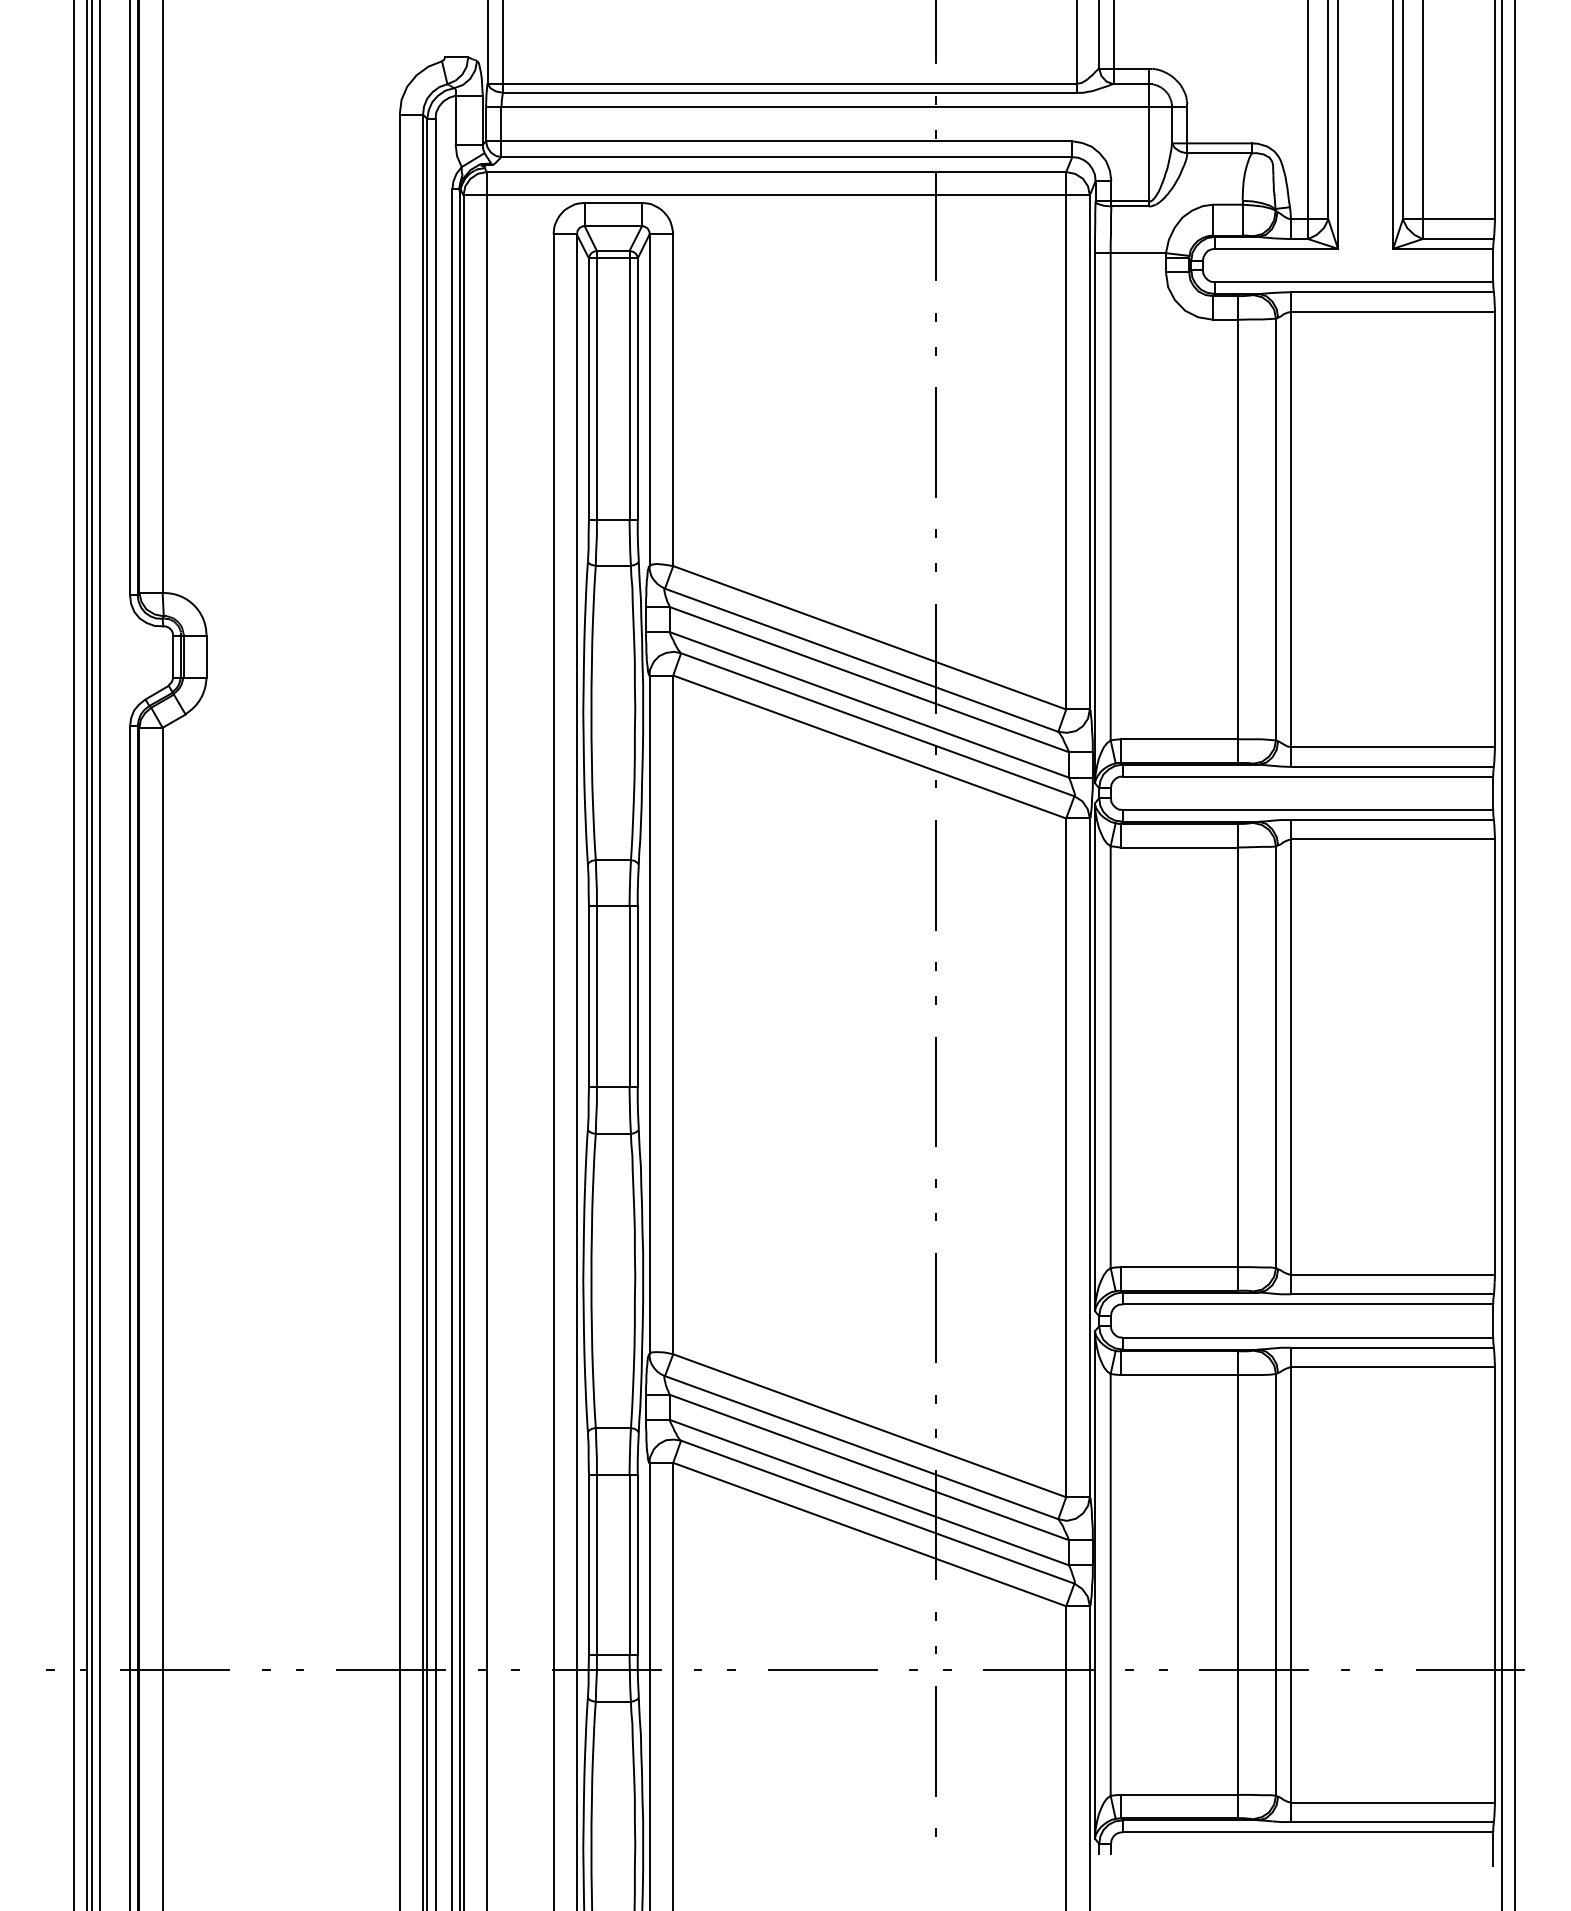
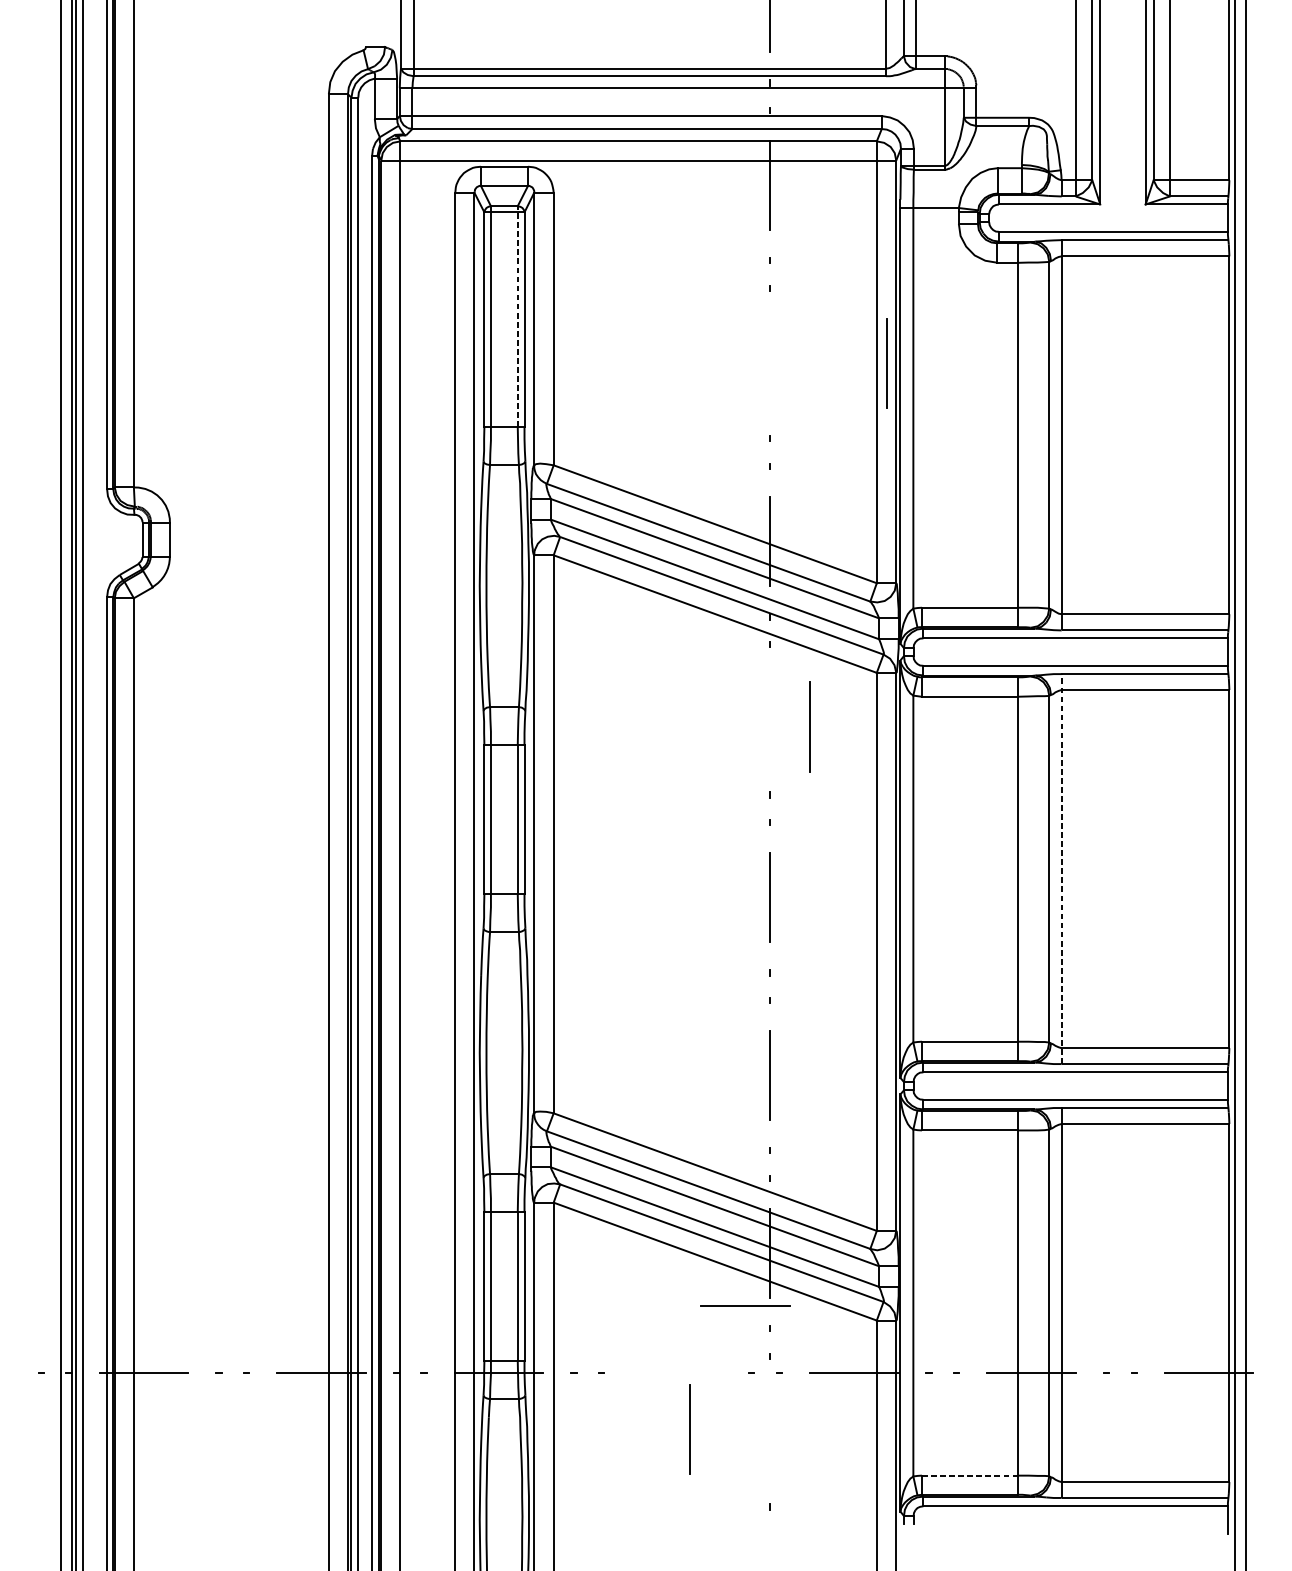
line: (629, 384) -> (517, 316), solid -> dashed
line: (935, 442) -> (886, 363), moved
line: (935, 875) -> (809, 727), moved
line: (1291, 1056) -> (1062, 868), solid -> dashed
line: (822, 1669) -> (745, 1305), moved
line: (935, 1741) -> (689, 1429), moved
line: (1179, 1794) -> (969, 1475), solid -> dashed

